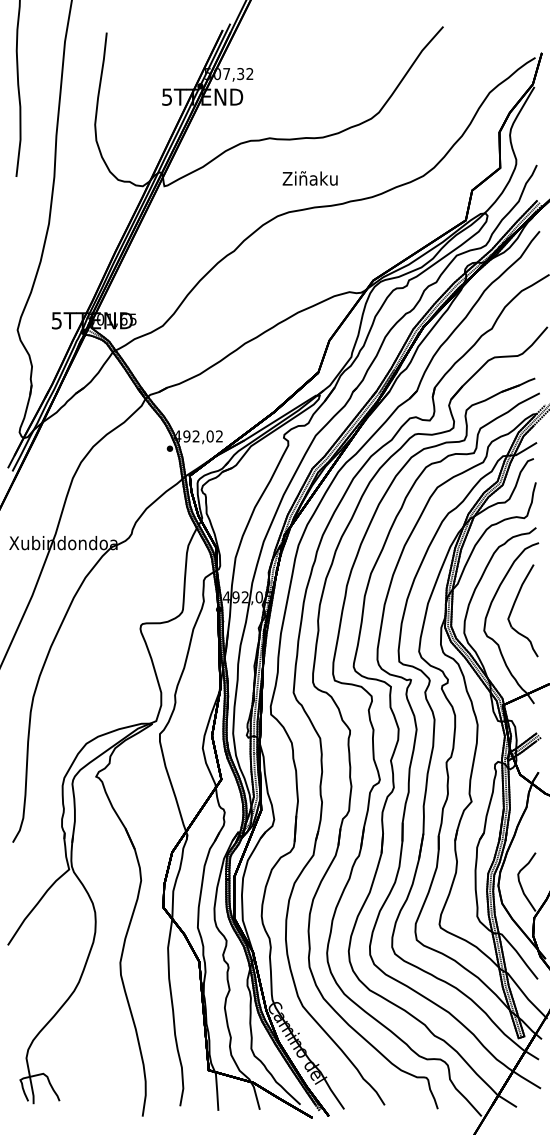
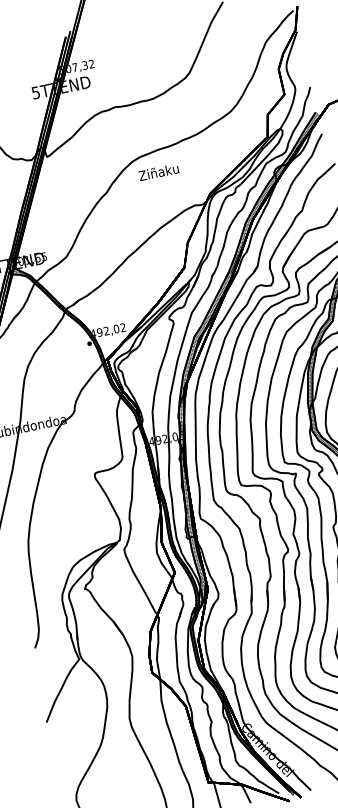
text: (309, 178) -> (158, 172), moved

